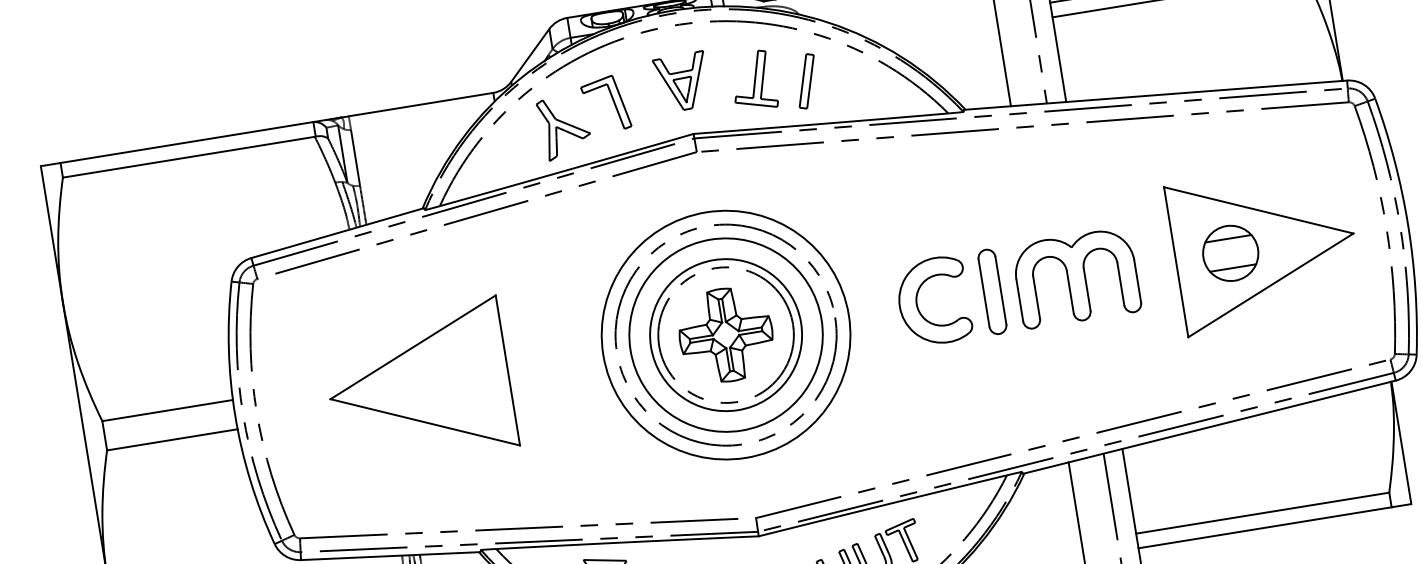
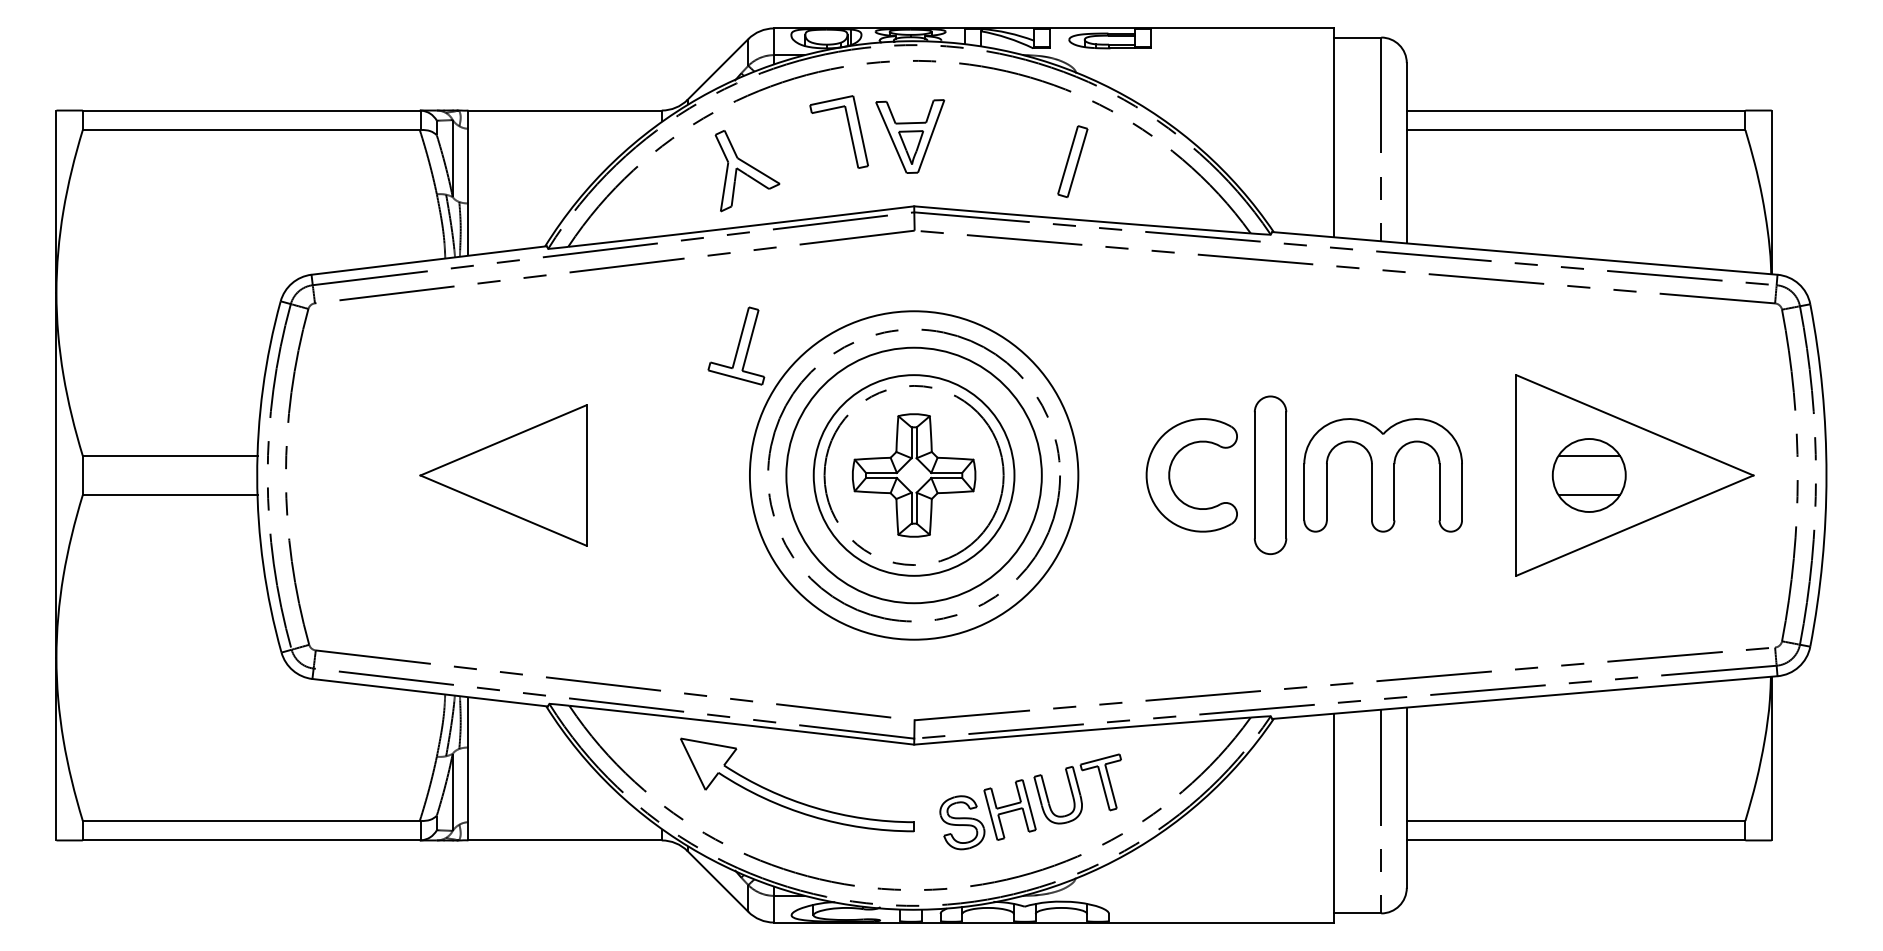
part: (753, 80) -> (736, 345), moved
part: (612, 99) -> (848, 127), moved
part: (992, 292) -> (1270, 475), size x1.4
part: (419, 384) -> (503, 475), size x0.7

